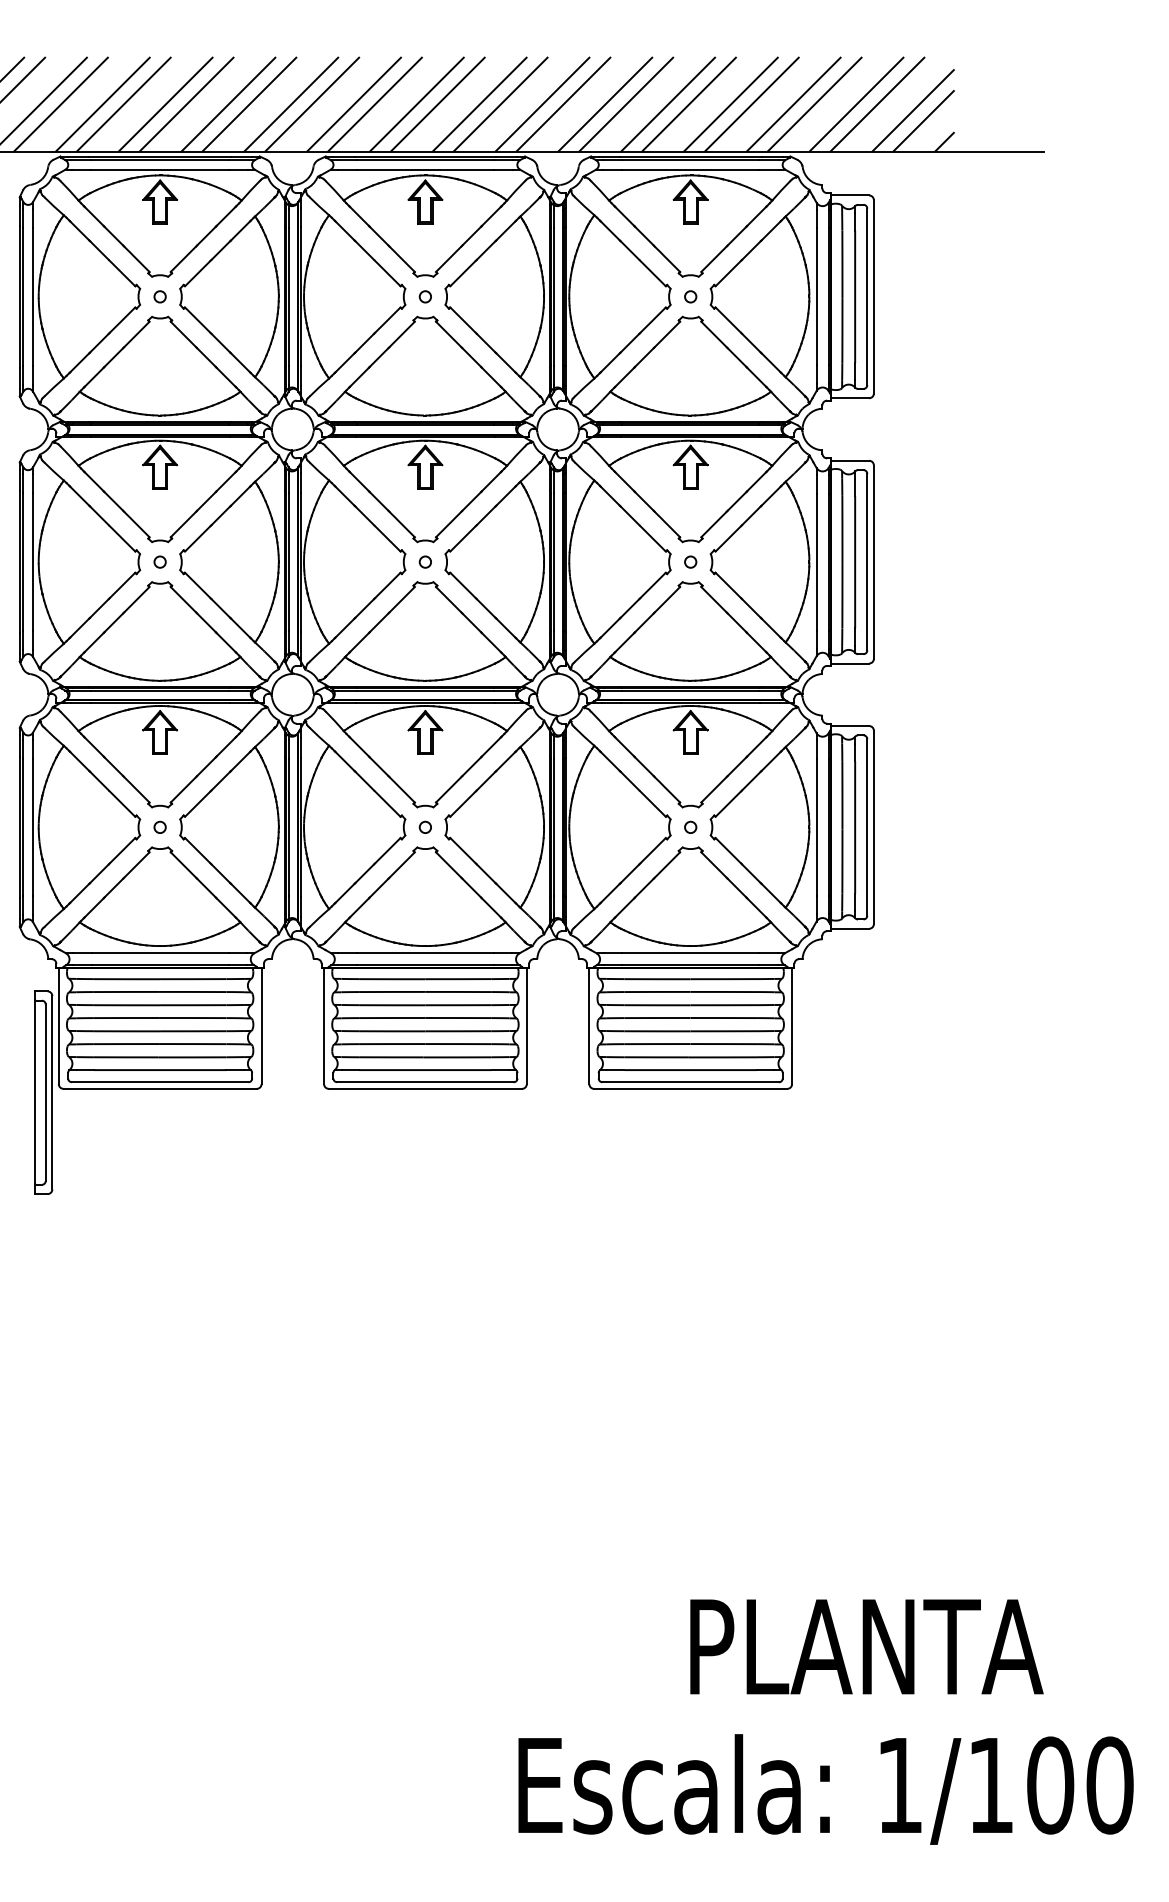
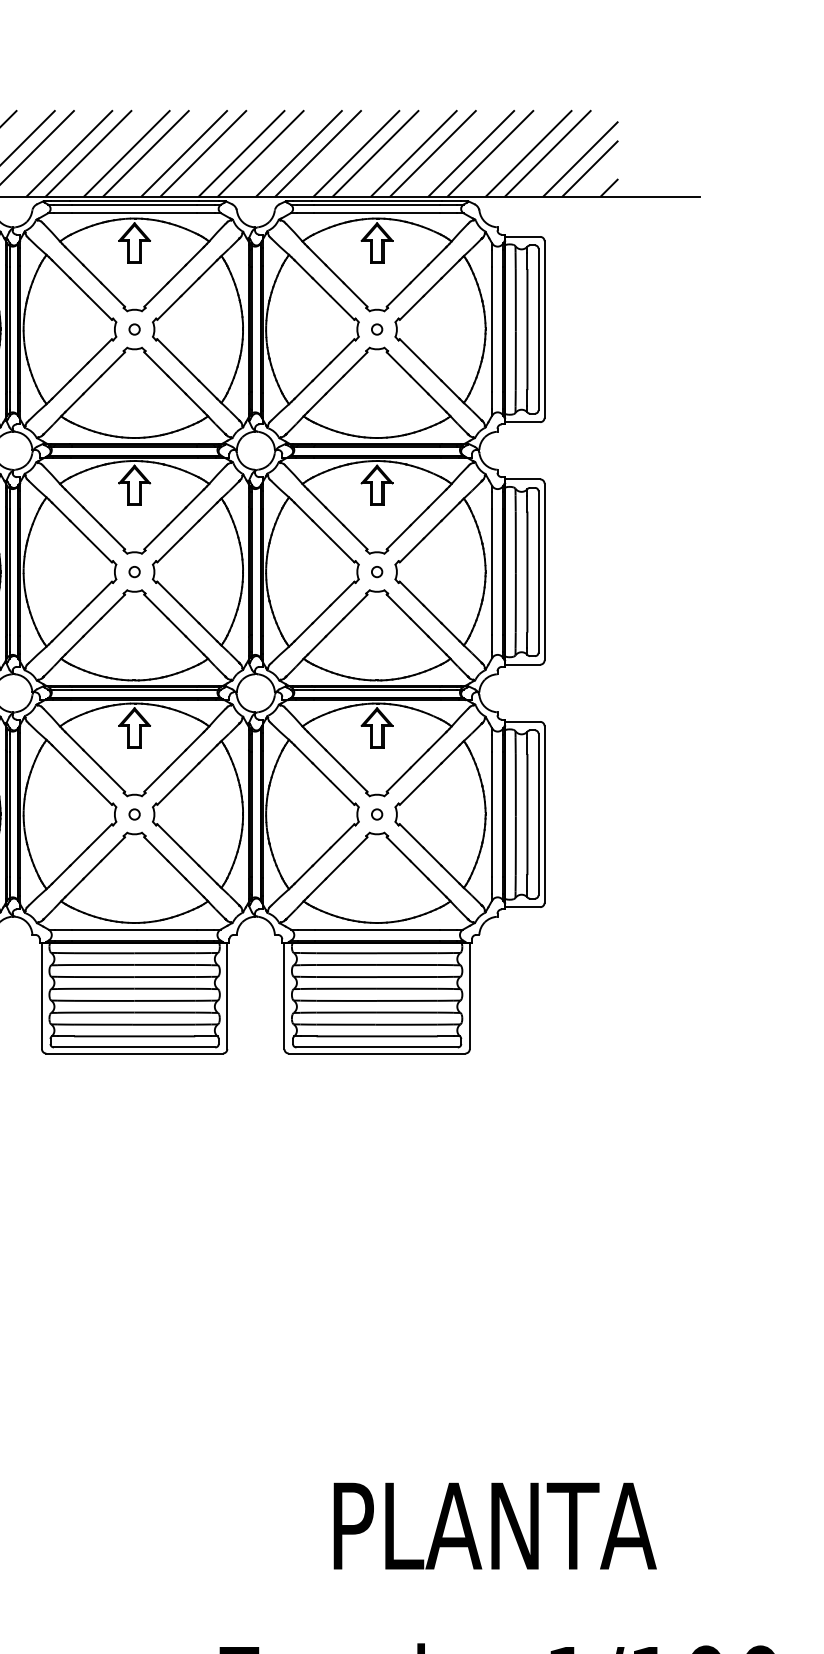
text: (866, 1646) -> (494, 1525), moved

